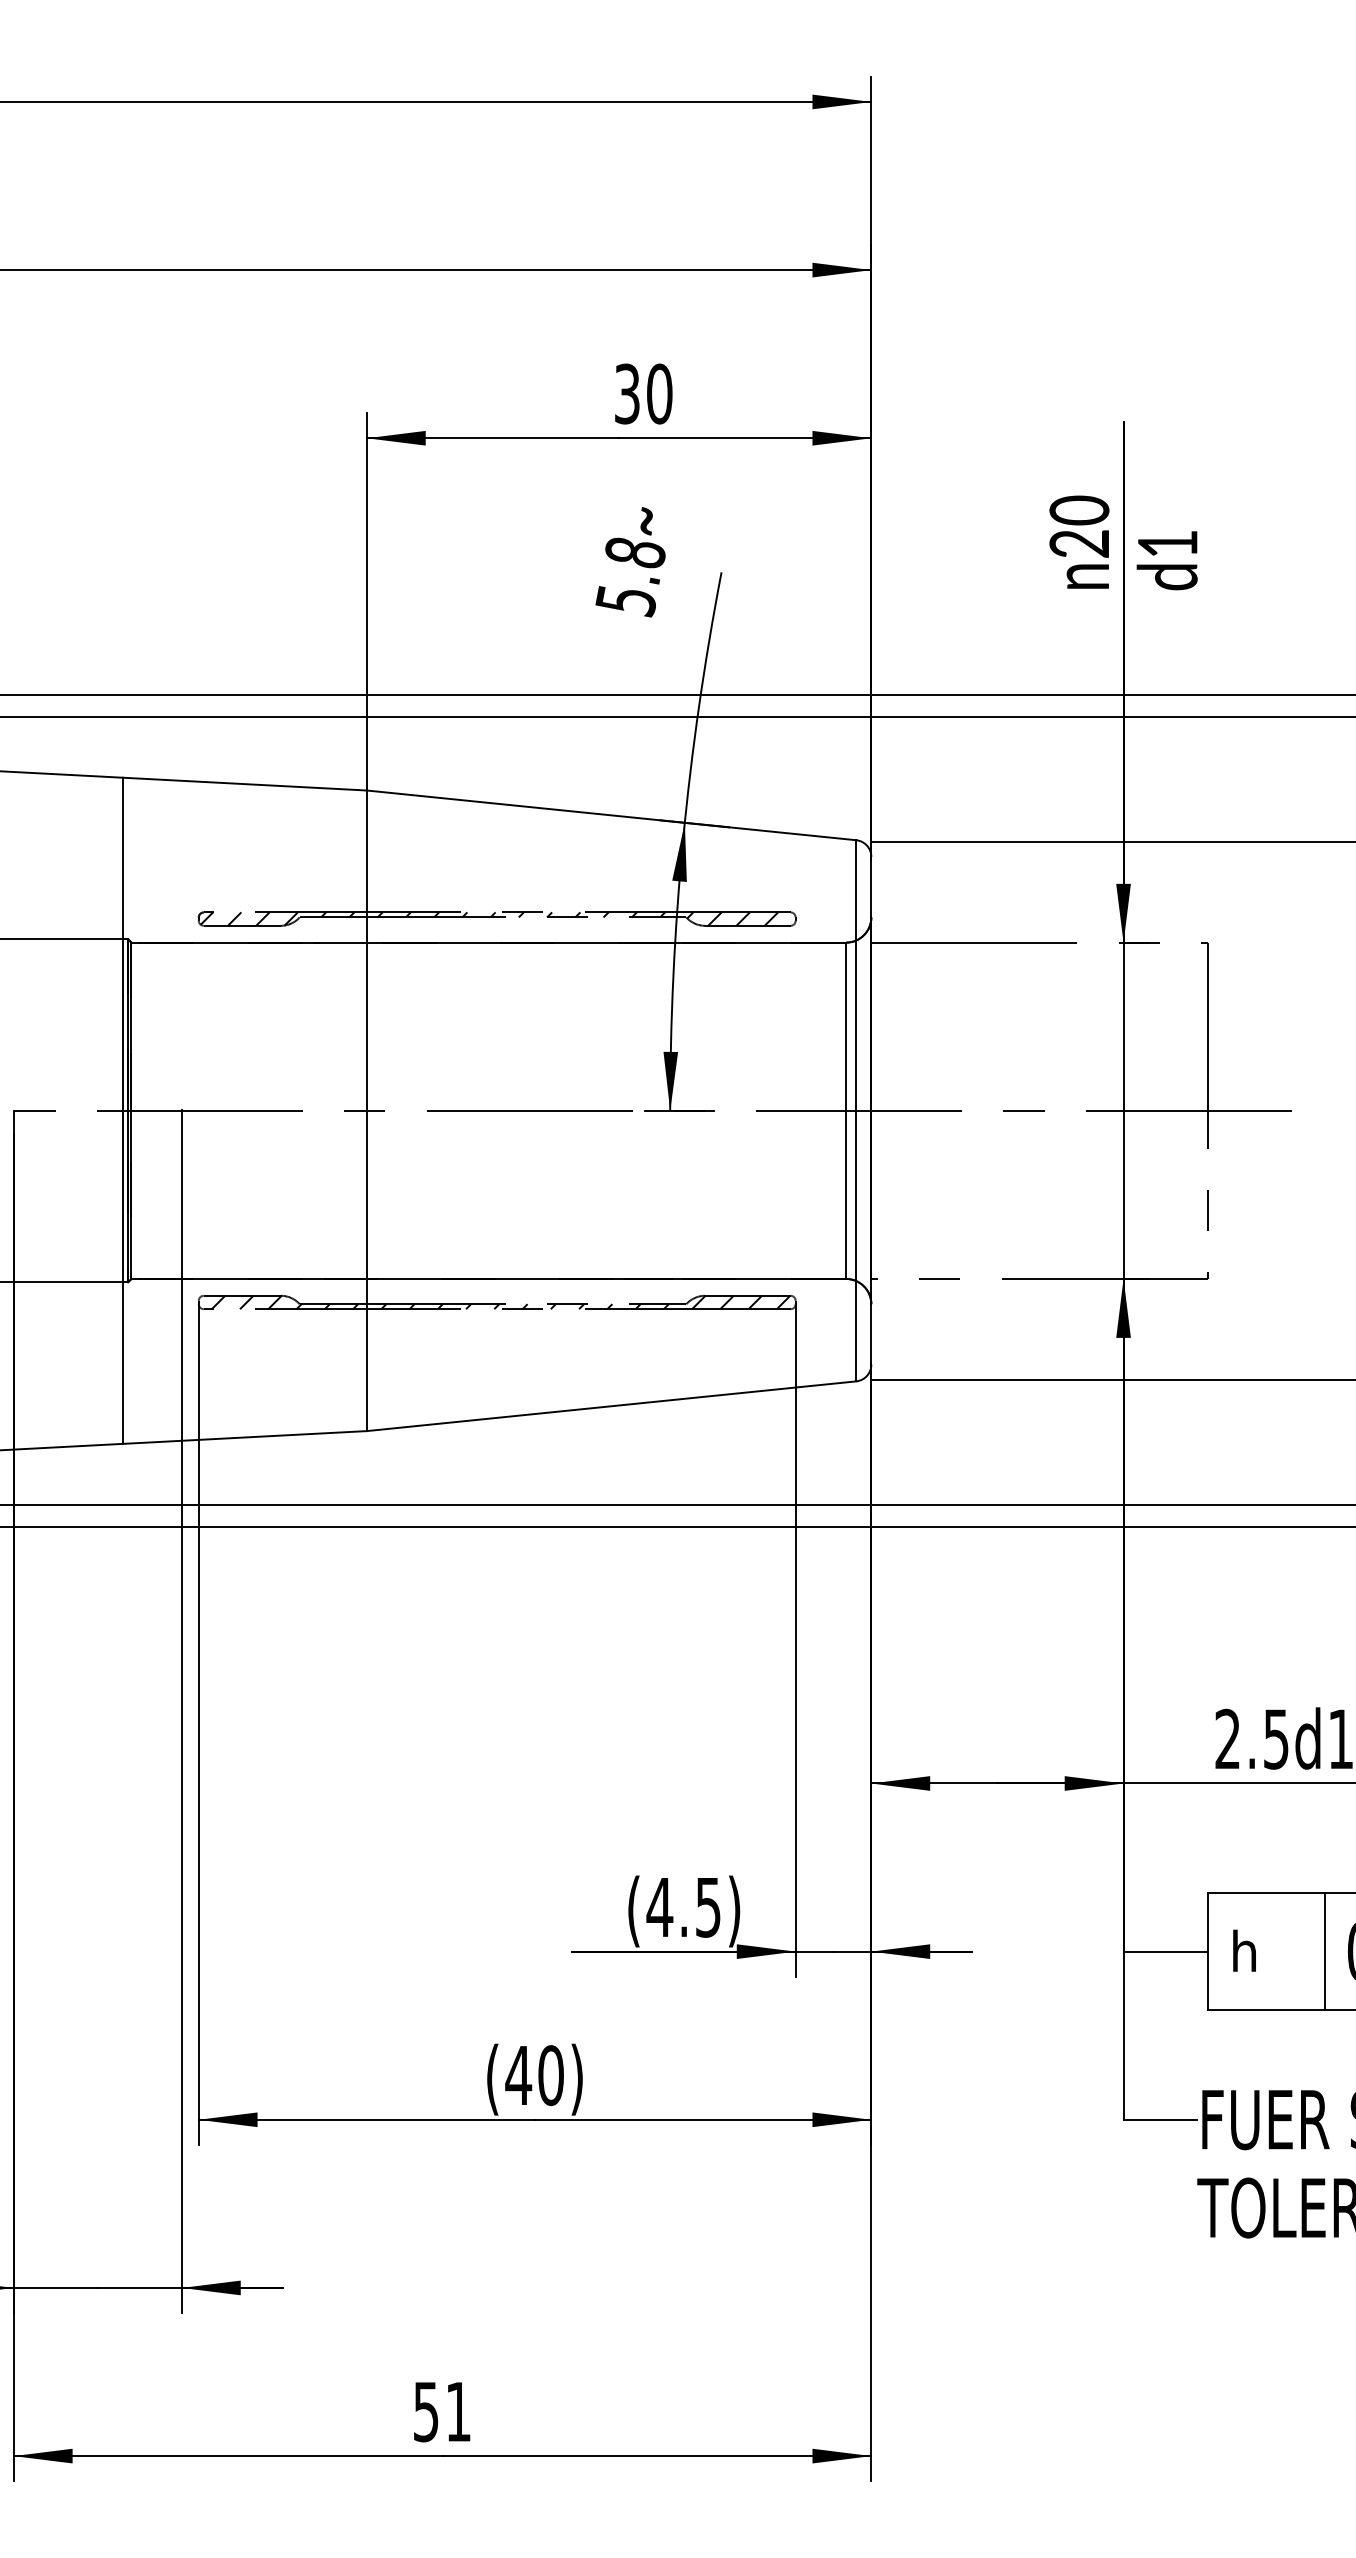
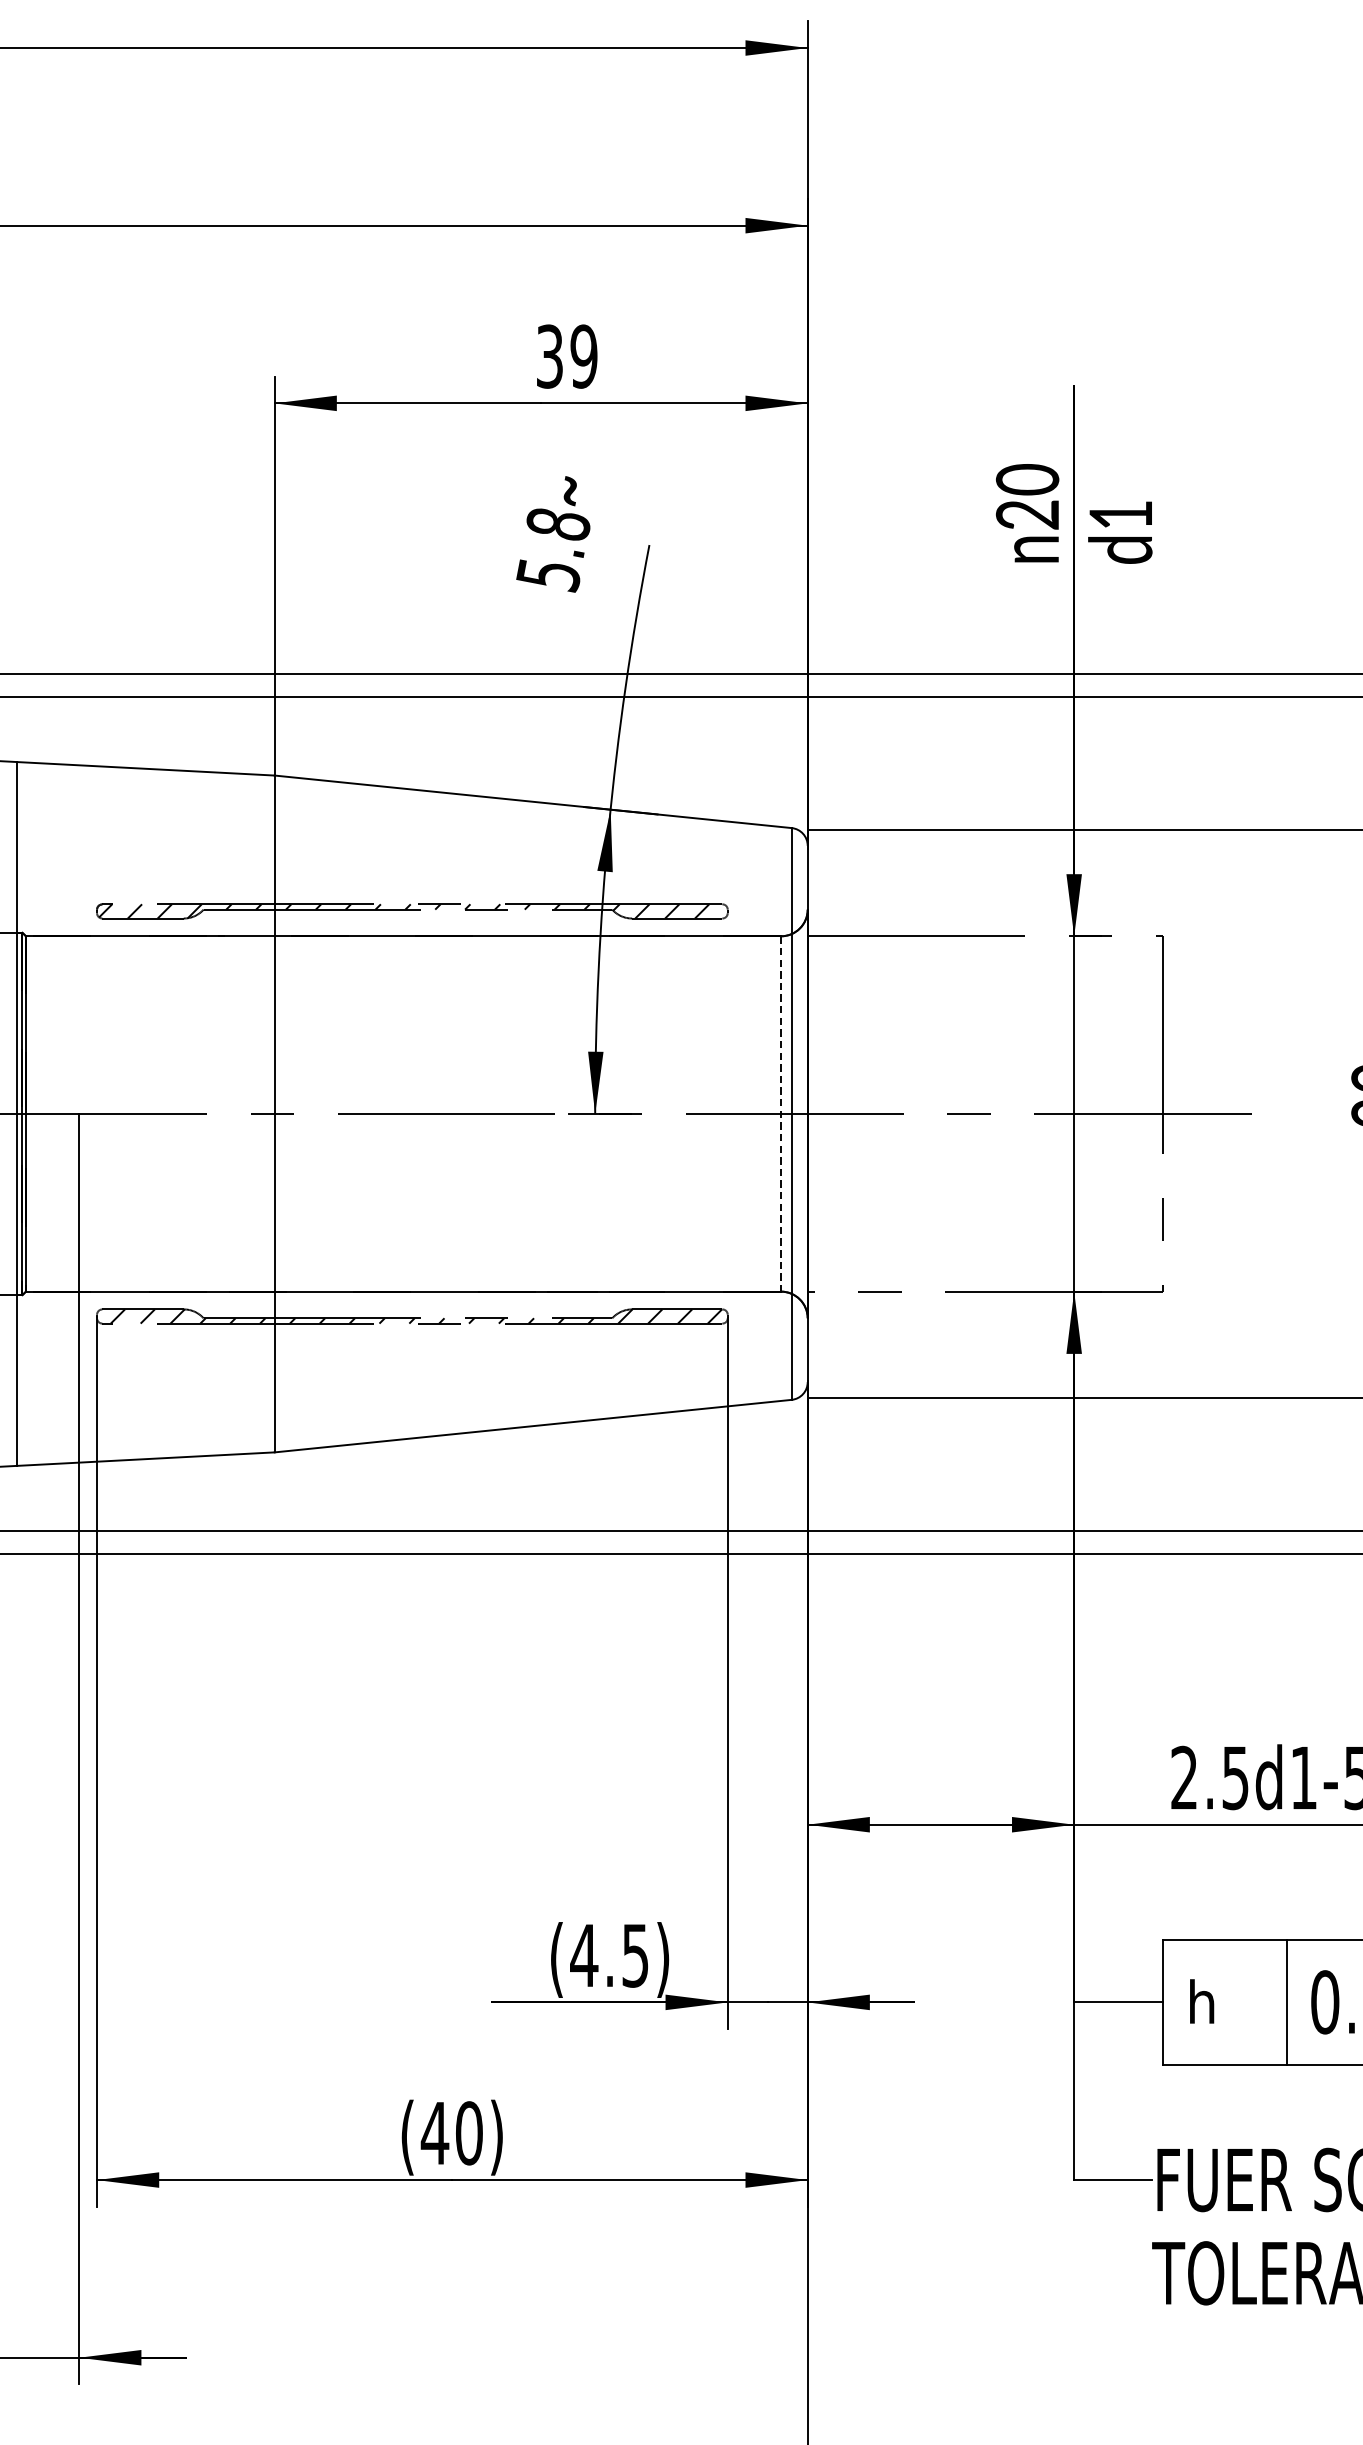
text: (659, 393) -> (583, 356), 30 -> 39
line: (846, 1111) -> (781, 1114), solid -> dashed

